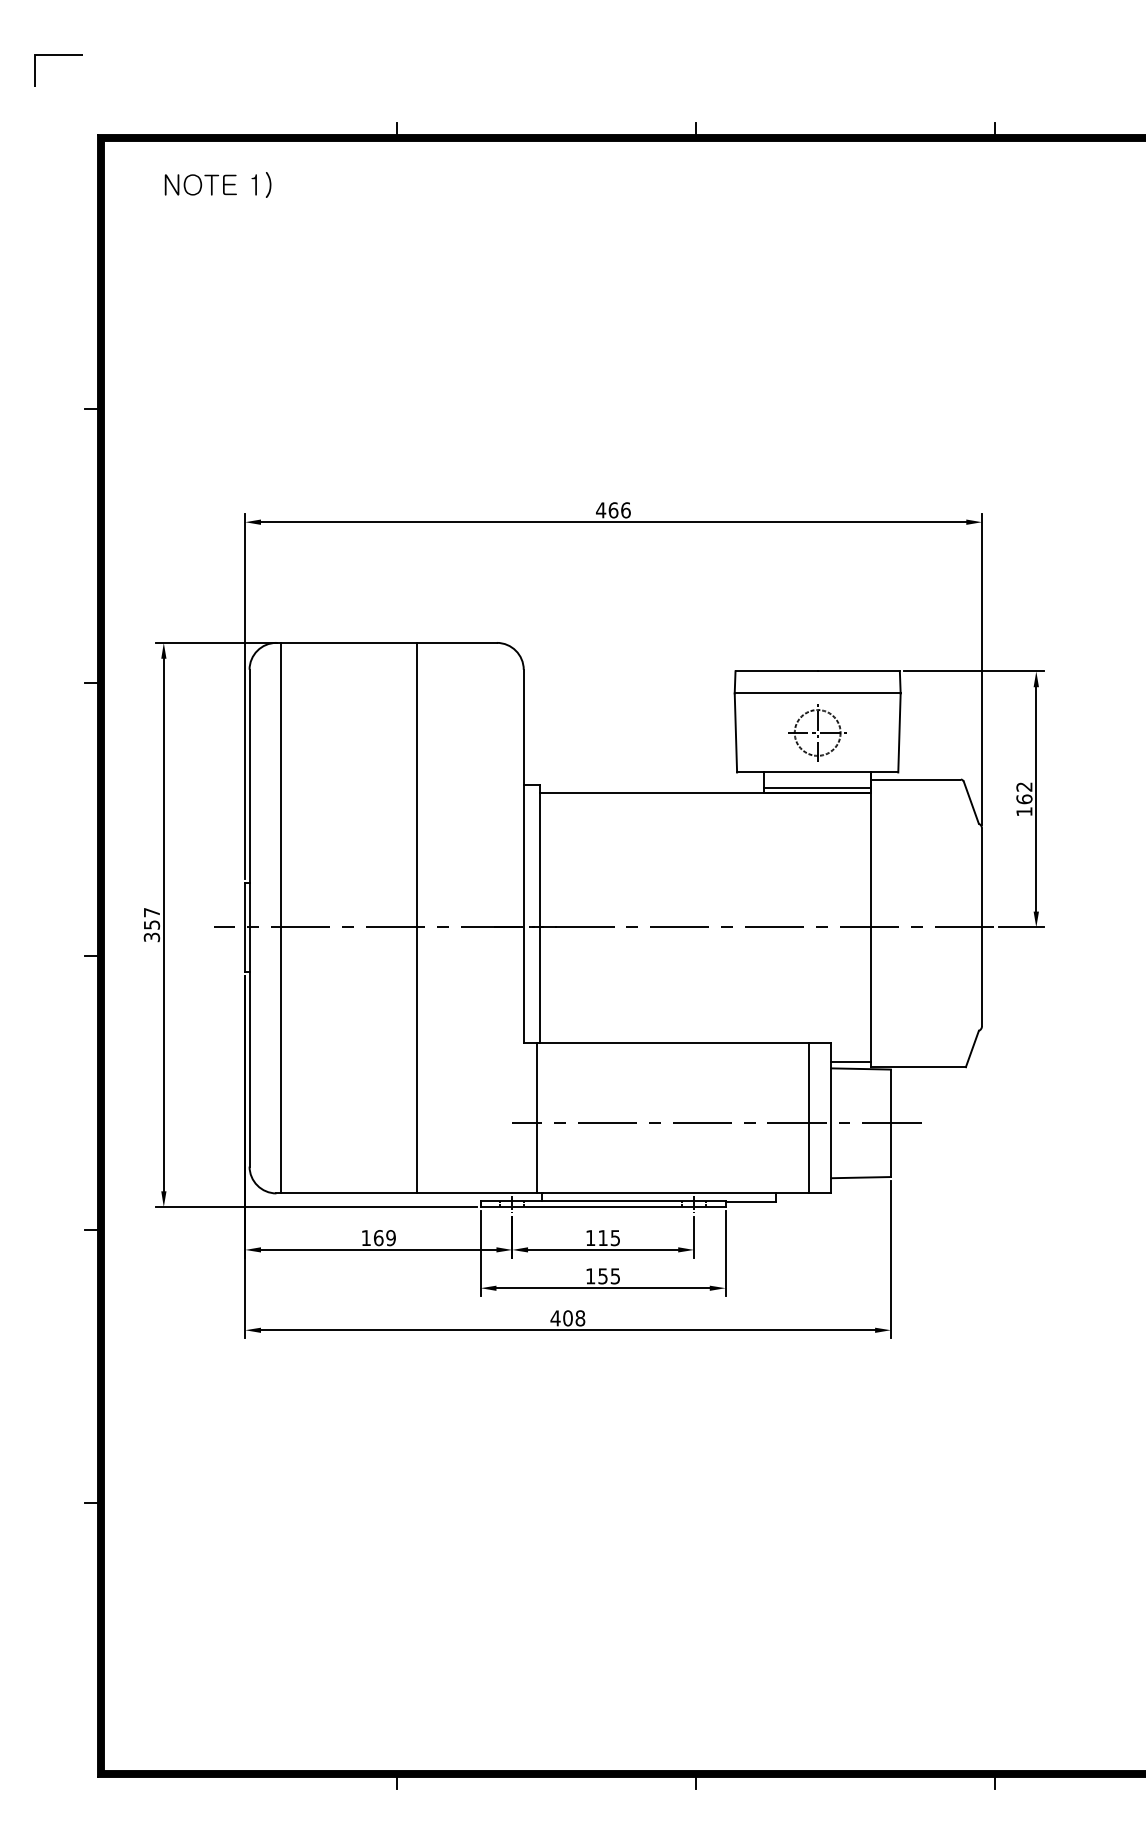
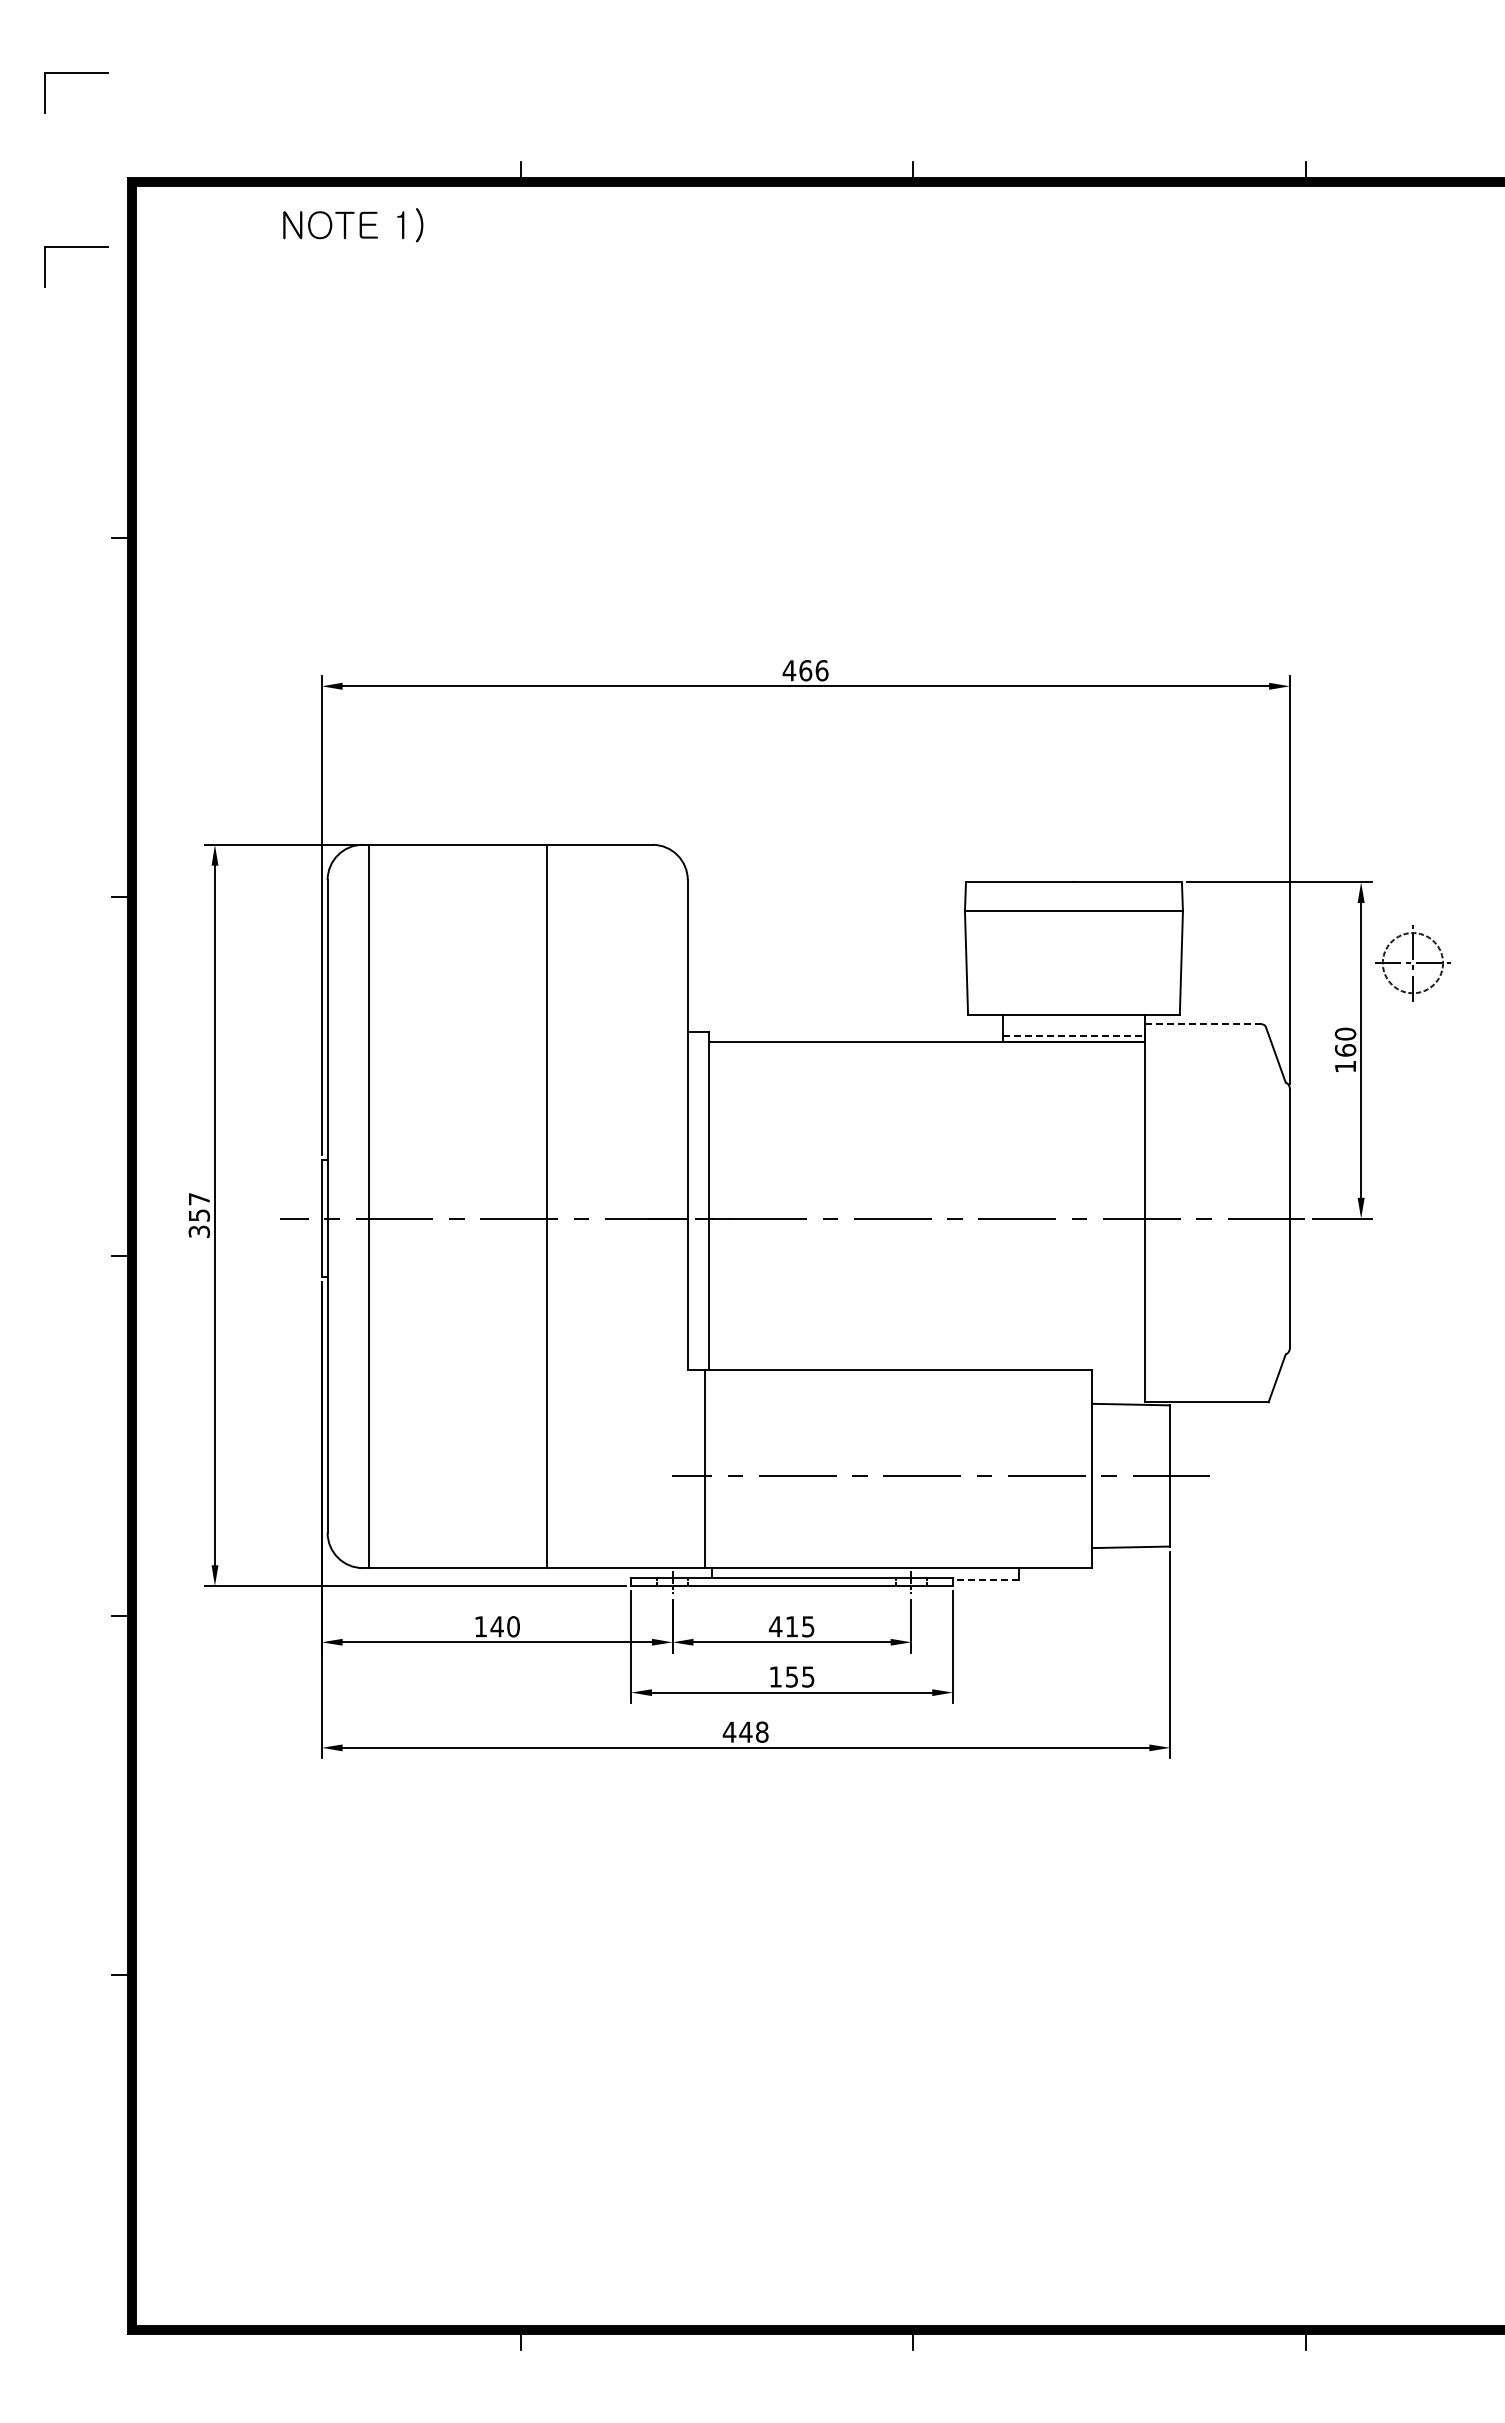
text: (218, 185) -> (353, 225), moved
line: (58, 188) -> (76, 247), added
part: (817, 733) -> (1412, 963), moved
line: (916, 779) -> (1203, 1024), solid -> dashed
text: (1024, 786) -> (1345, 1033), 162 -> 160
line: (817, 788) -> (1073, 1035), solid -> dashed
line: (851, 1062) -> (1118, 1395), removed
line: (809, 1118) -> (1063, 1469), removed
line: (750, 1202) -> (985, 1579), solid -> dashed
text: (384, 1237) -> (504, 1626), 169 -> 140
text: (590, 1237) -> (775, 1626), 115 -> 415
text: (567, 1317) -> (745, 1731), 408 -> 448

